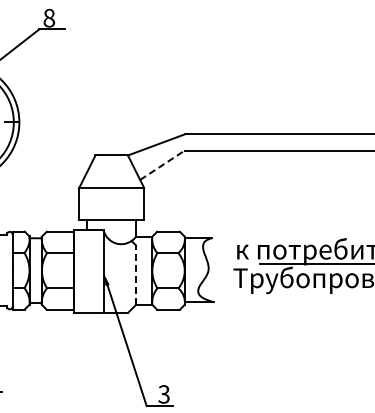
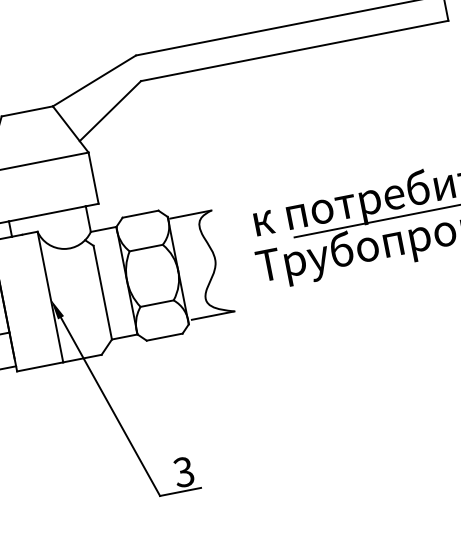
line: (162, 165) -> (110, 111), dashed -> solid
line: (136, 275) -> (103, 293), dashed -> solid

